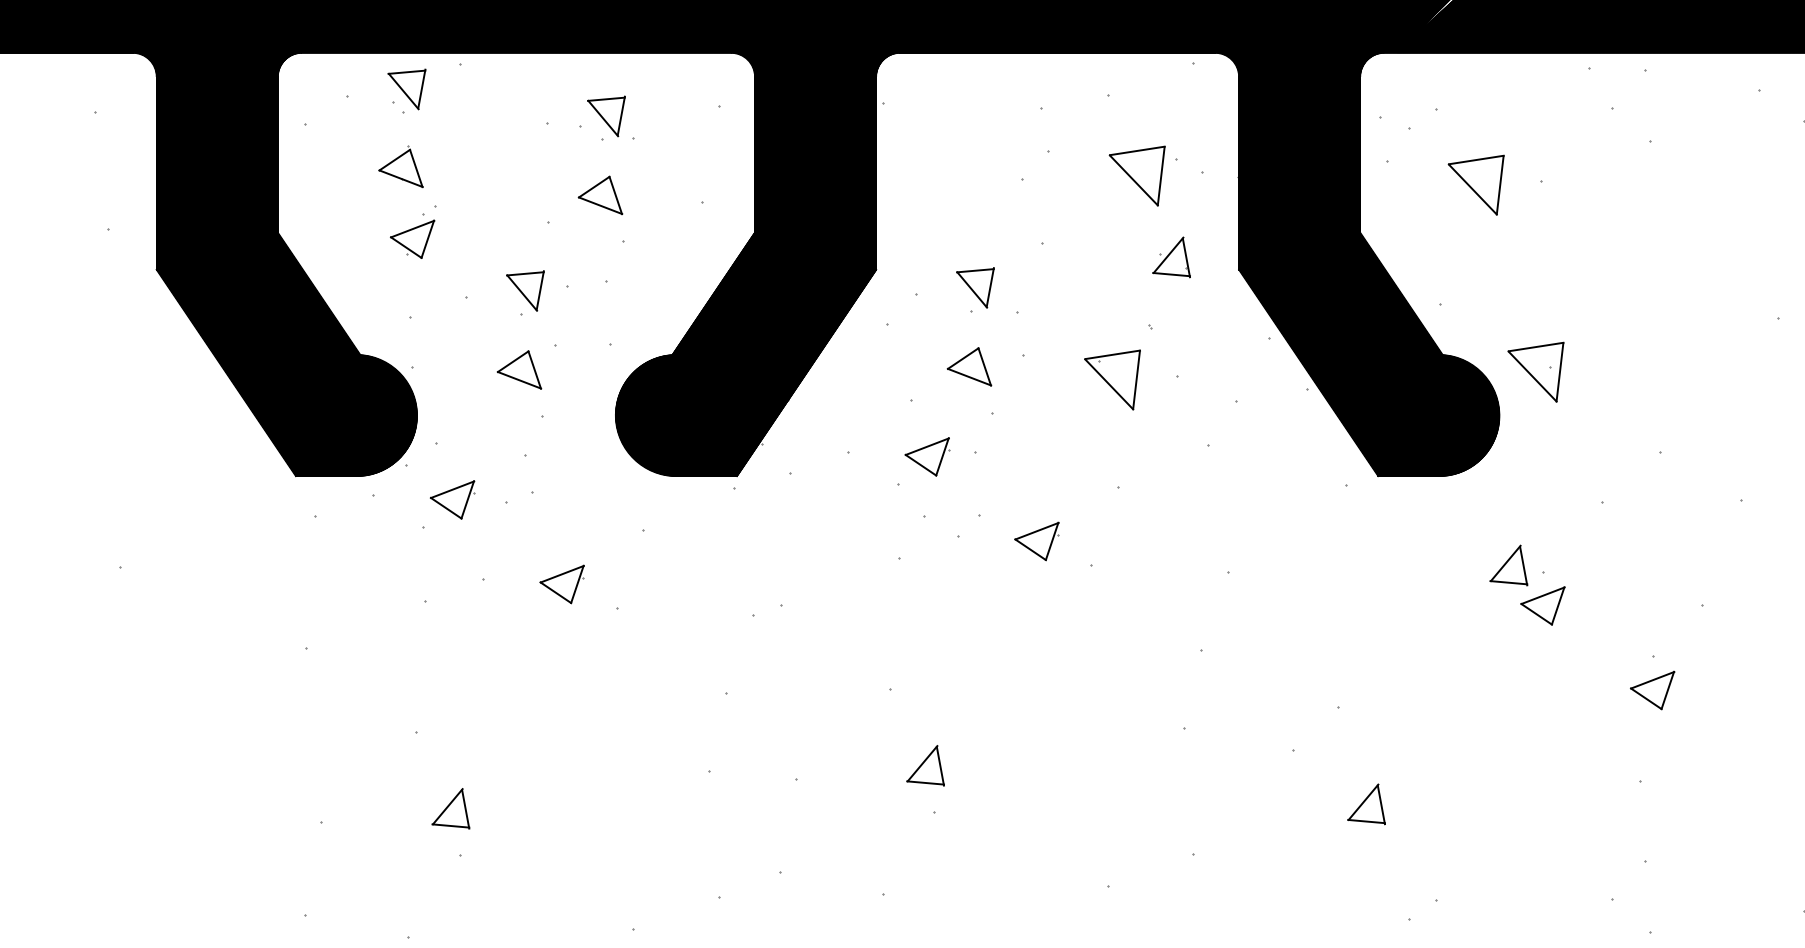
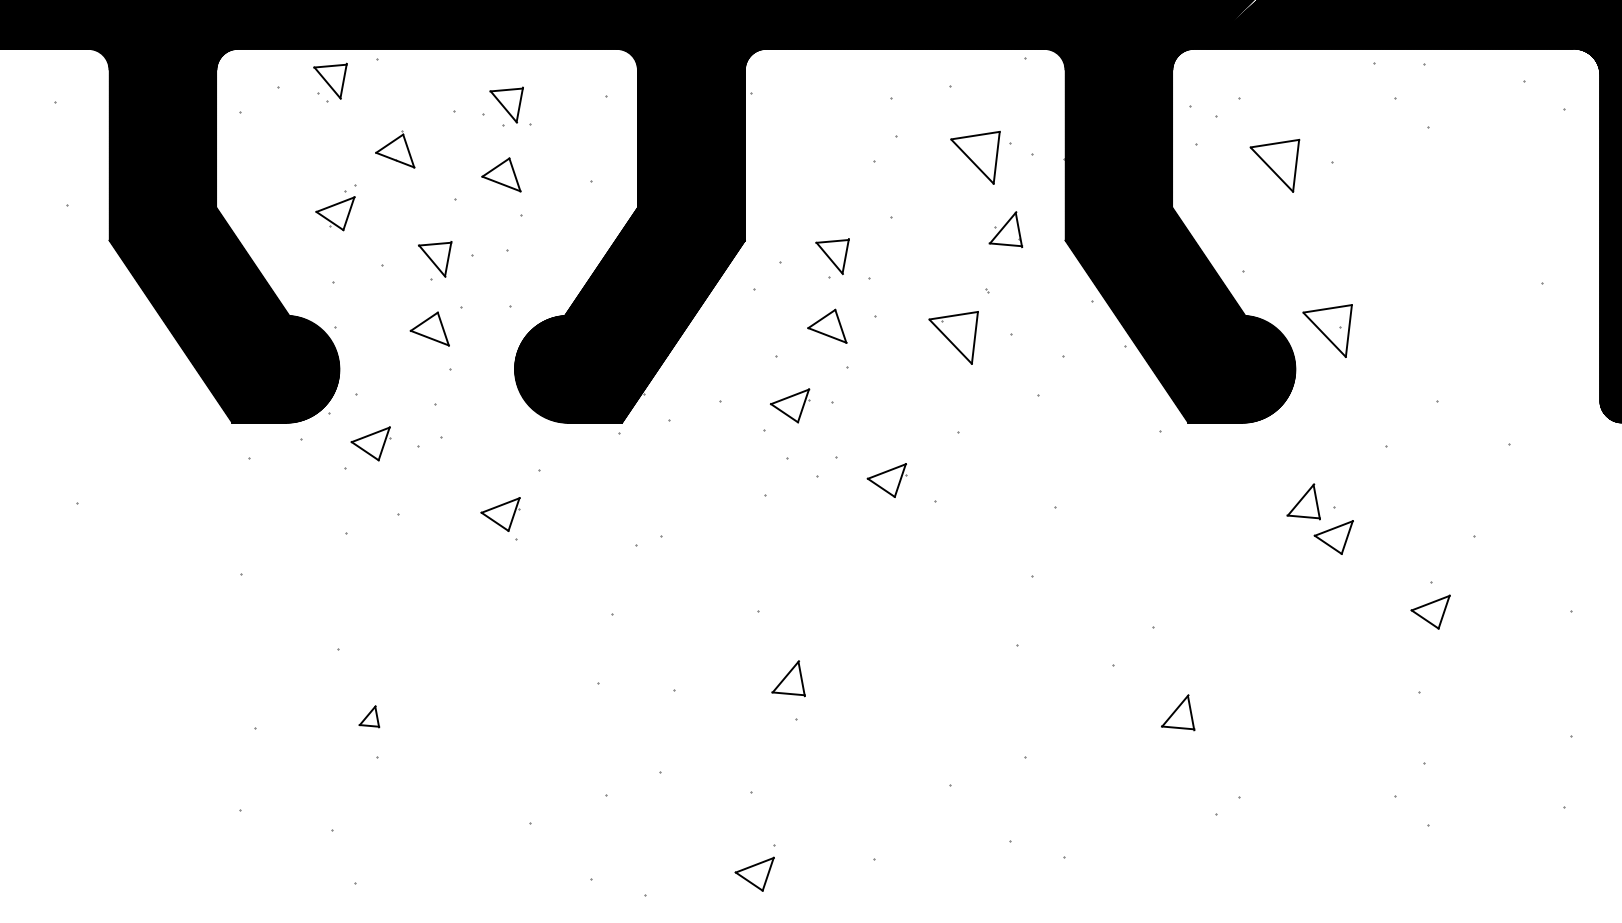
part: (401, 166) -> (395, 149), moved
part: (562, 584) -> (500, 514), moved
part: (451, 808) -> (369, 716), size x0.6

